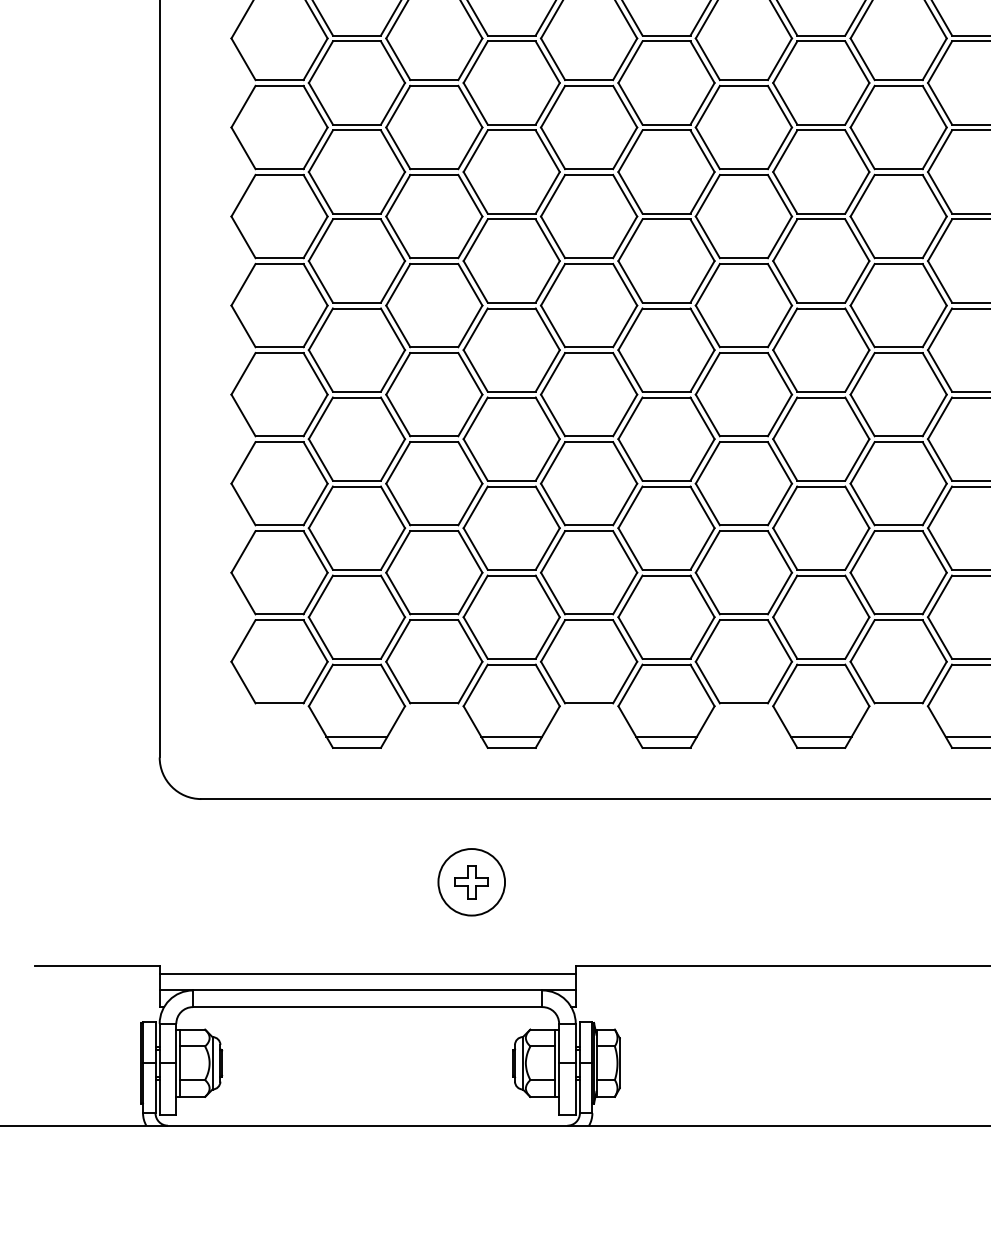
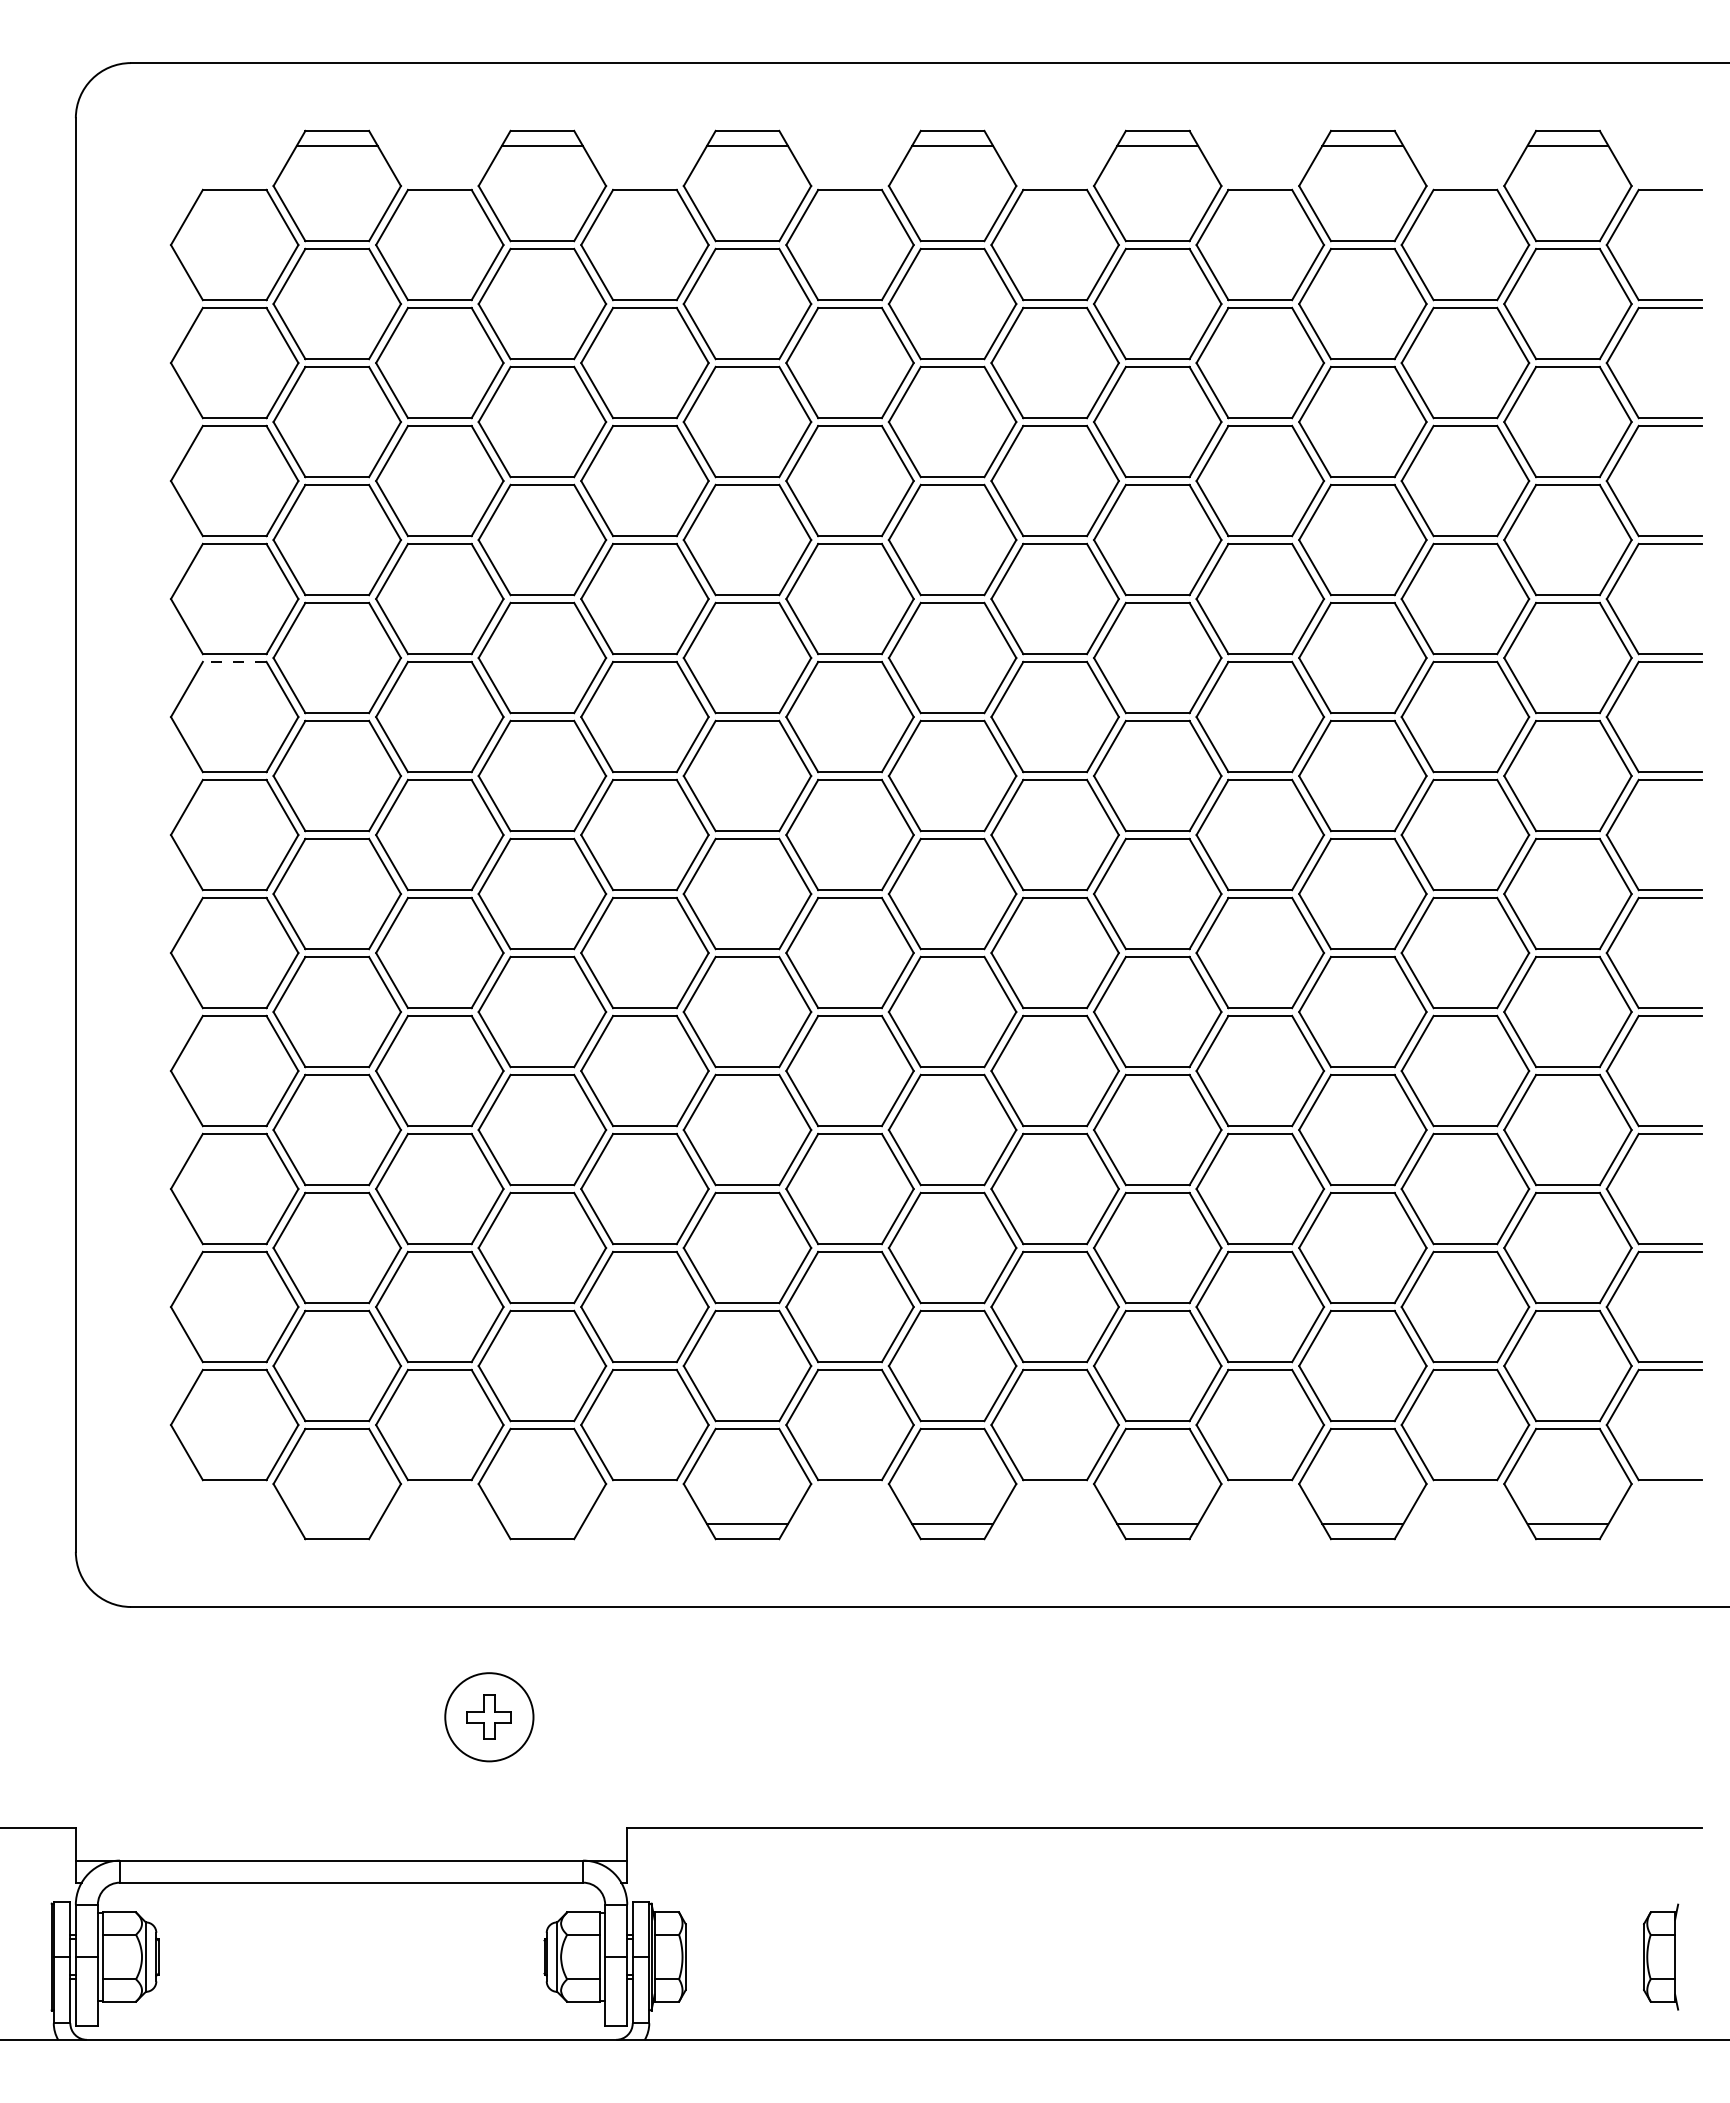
line: (279, 85) -> (234, 661), solid -> dashed
line: (356, 736) -> (336, 1524), removed
line: (511, 736) -> (541, 1524), removed
line: (367, 973) -> (351, 1838), removed

